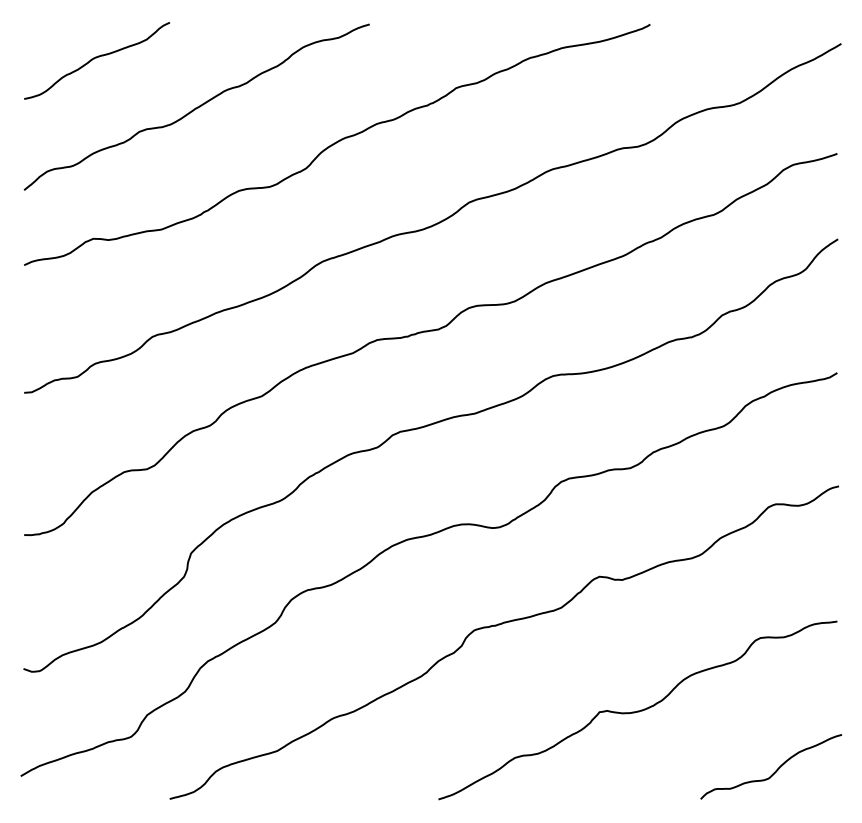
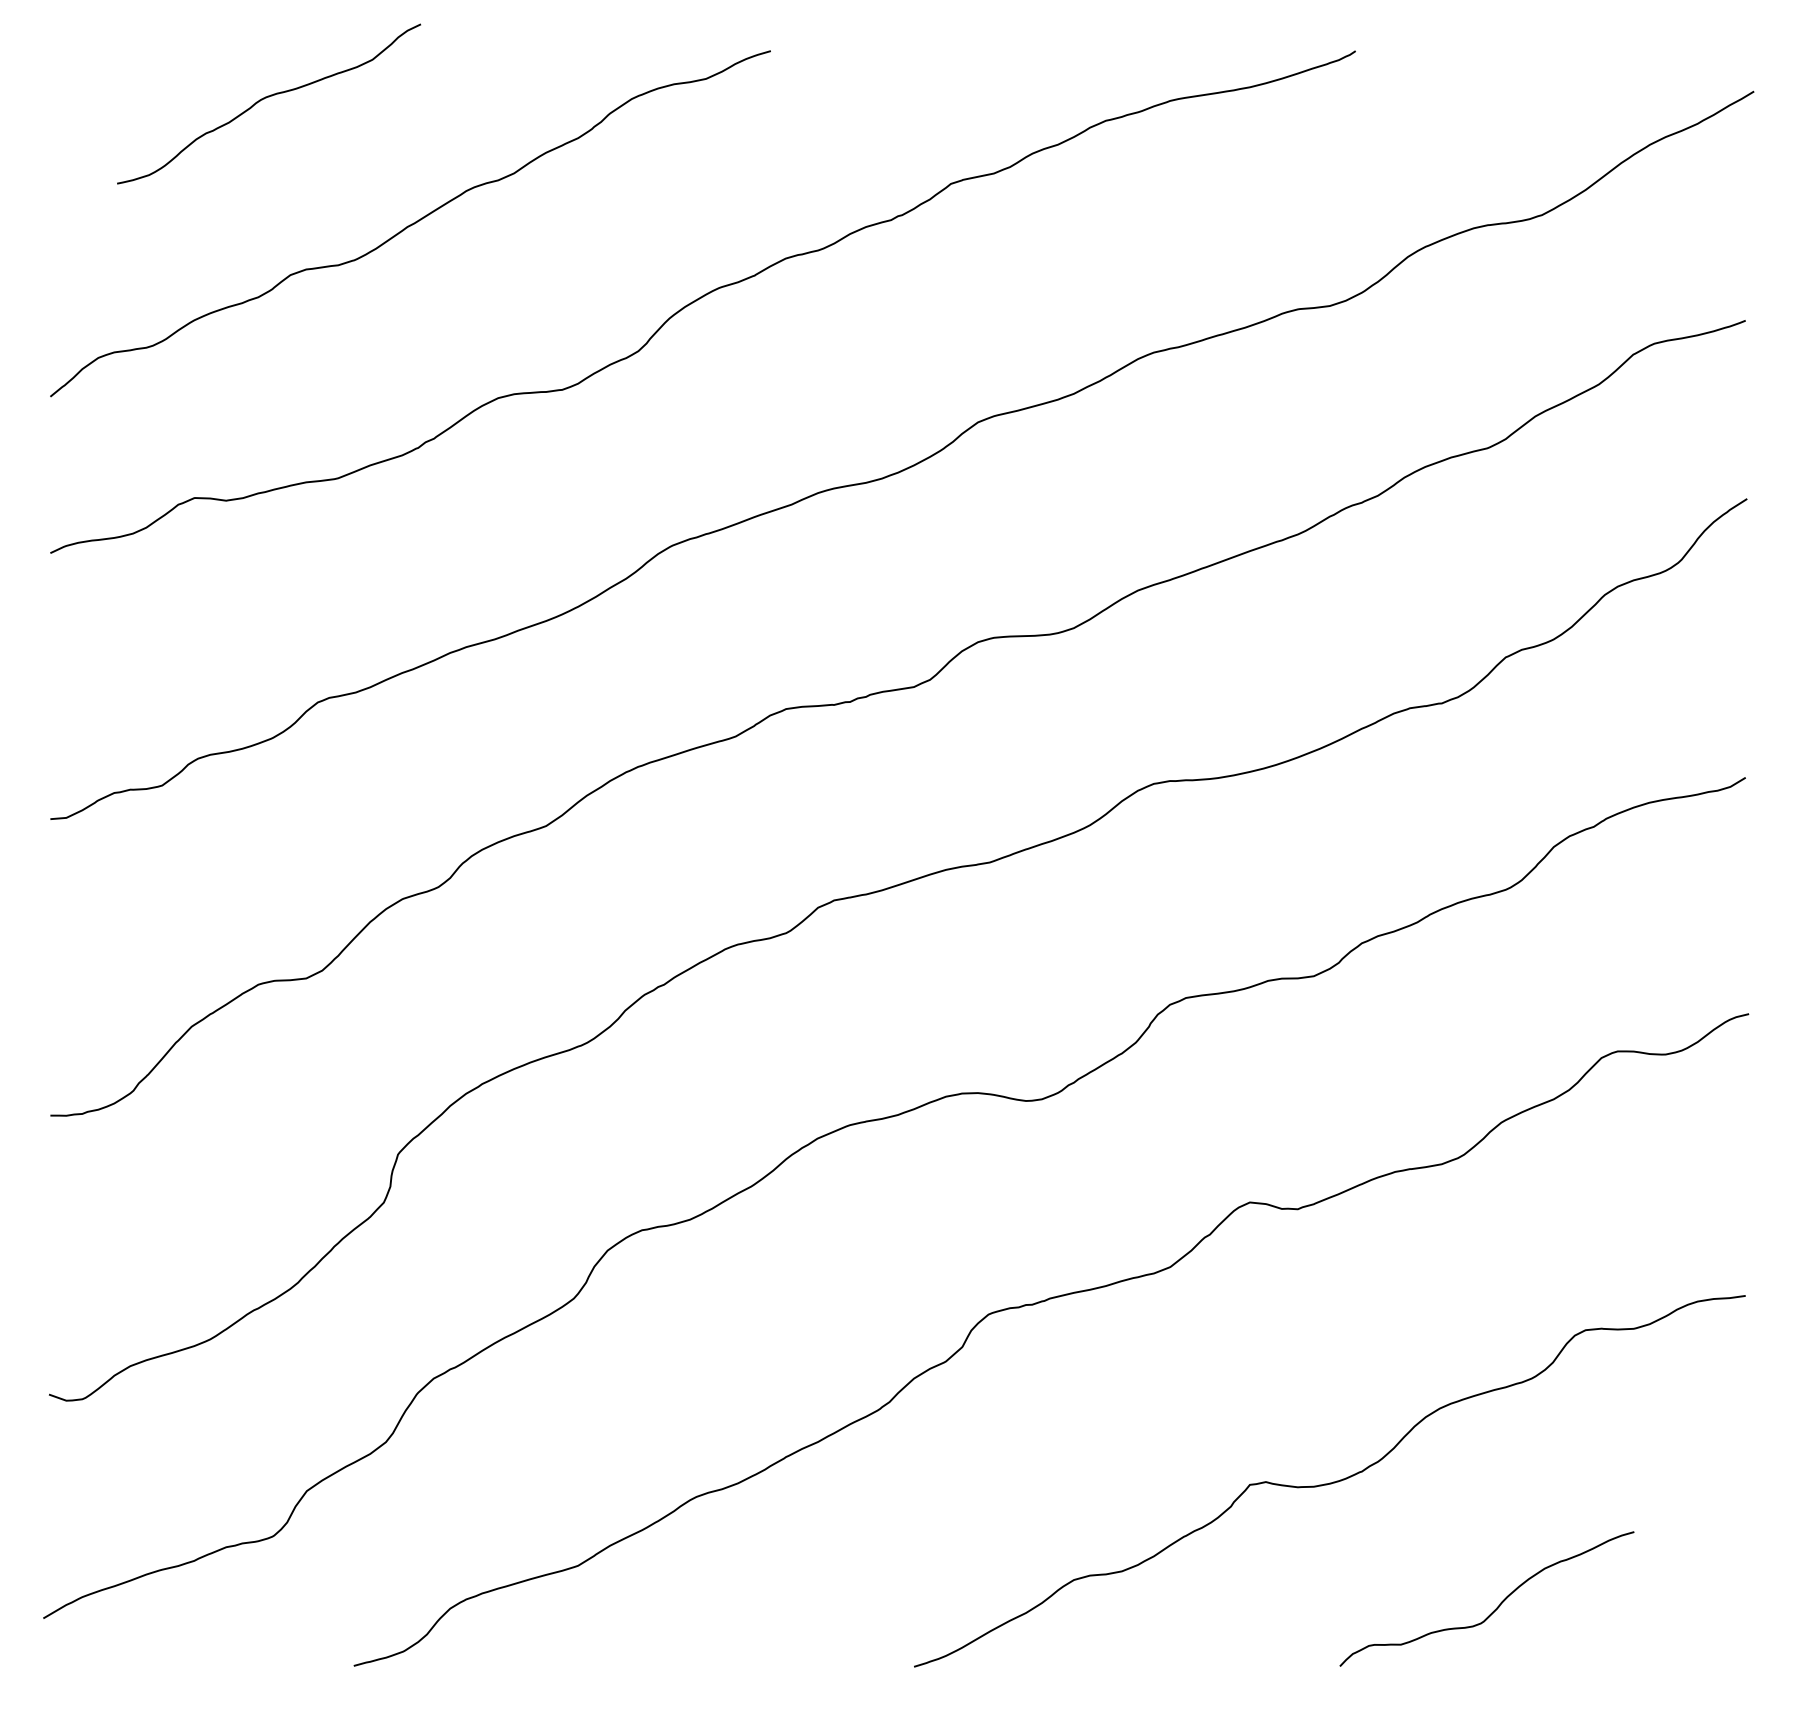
curve: (96, 58) -> (267, 99), moved
curve: (775, 770) -> (1495, 1606), moved

